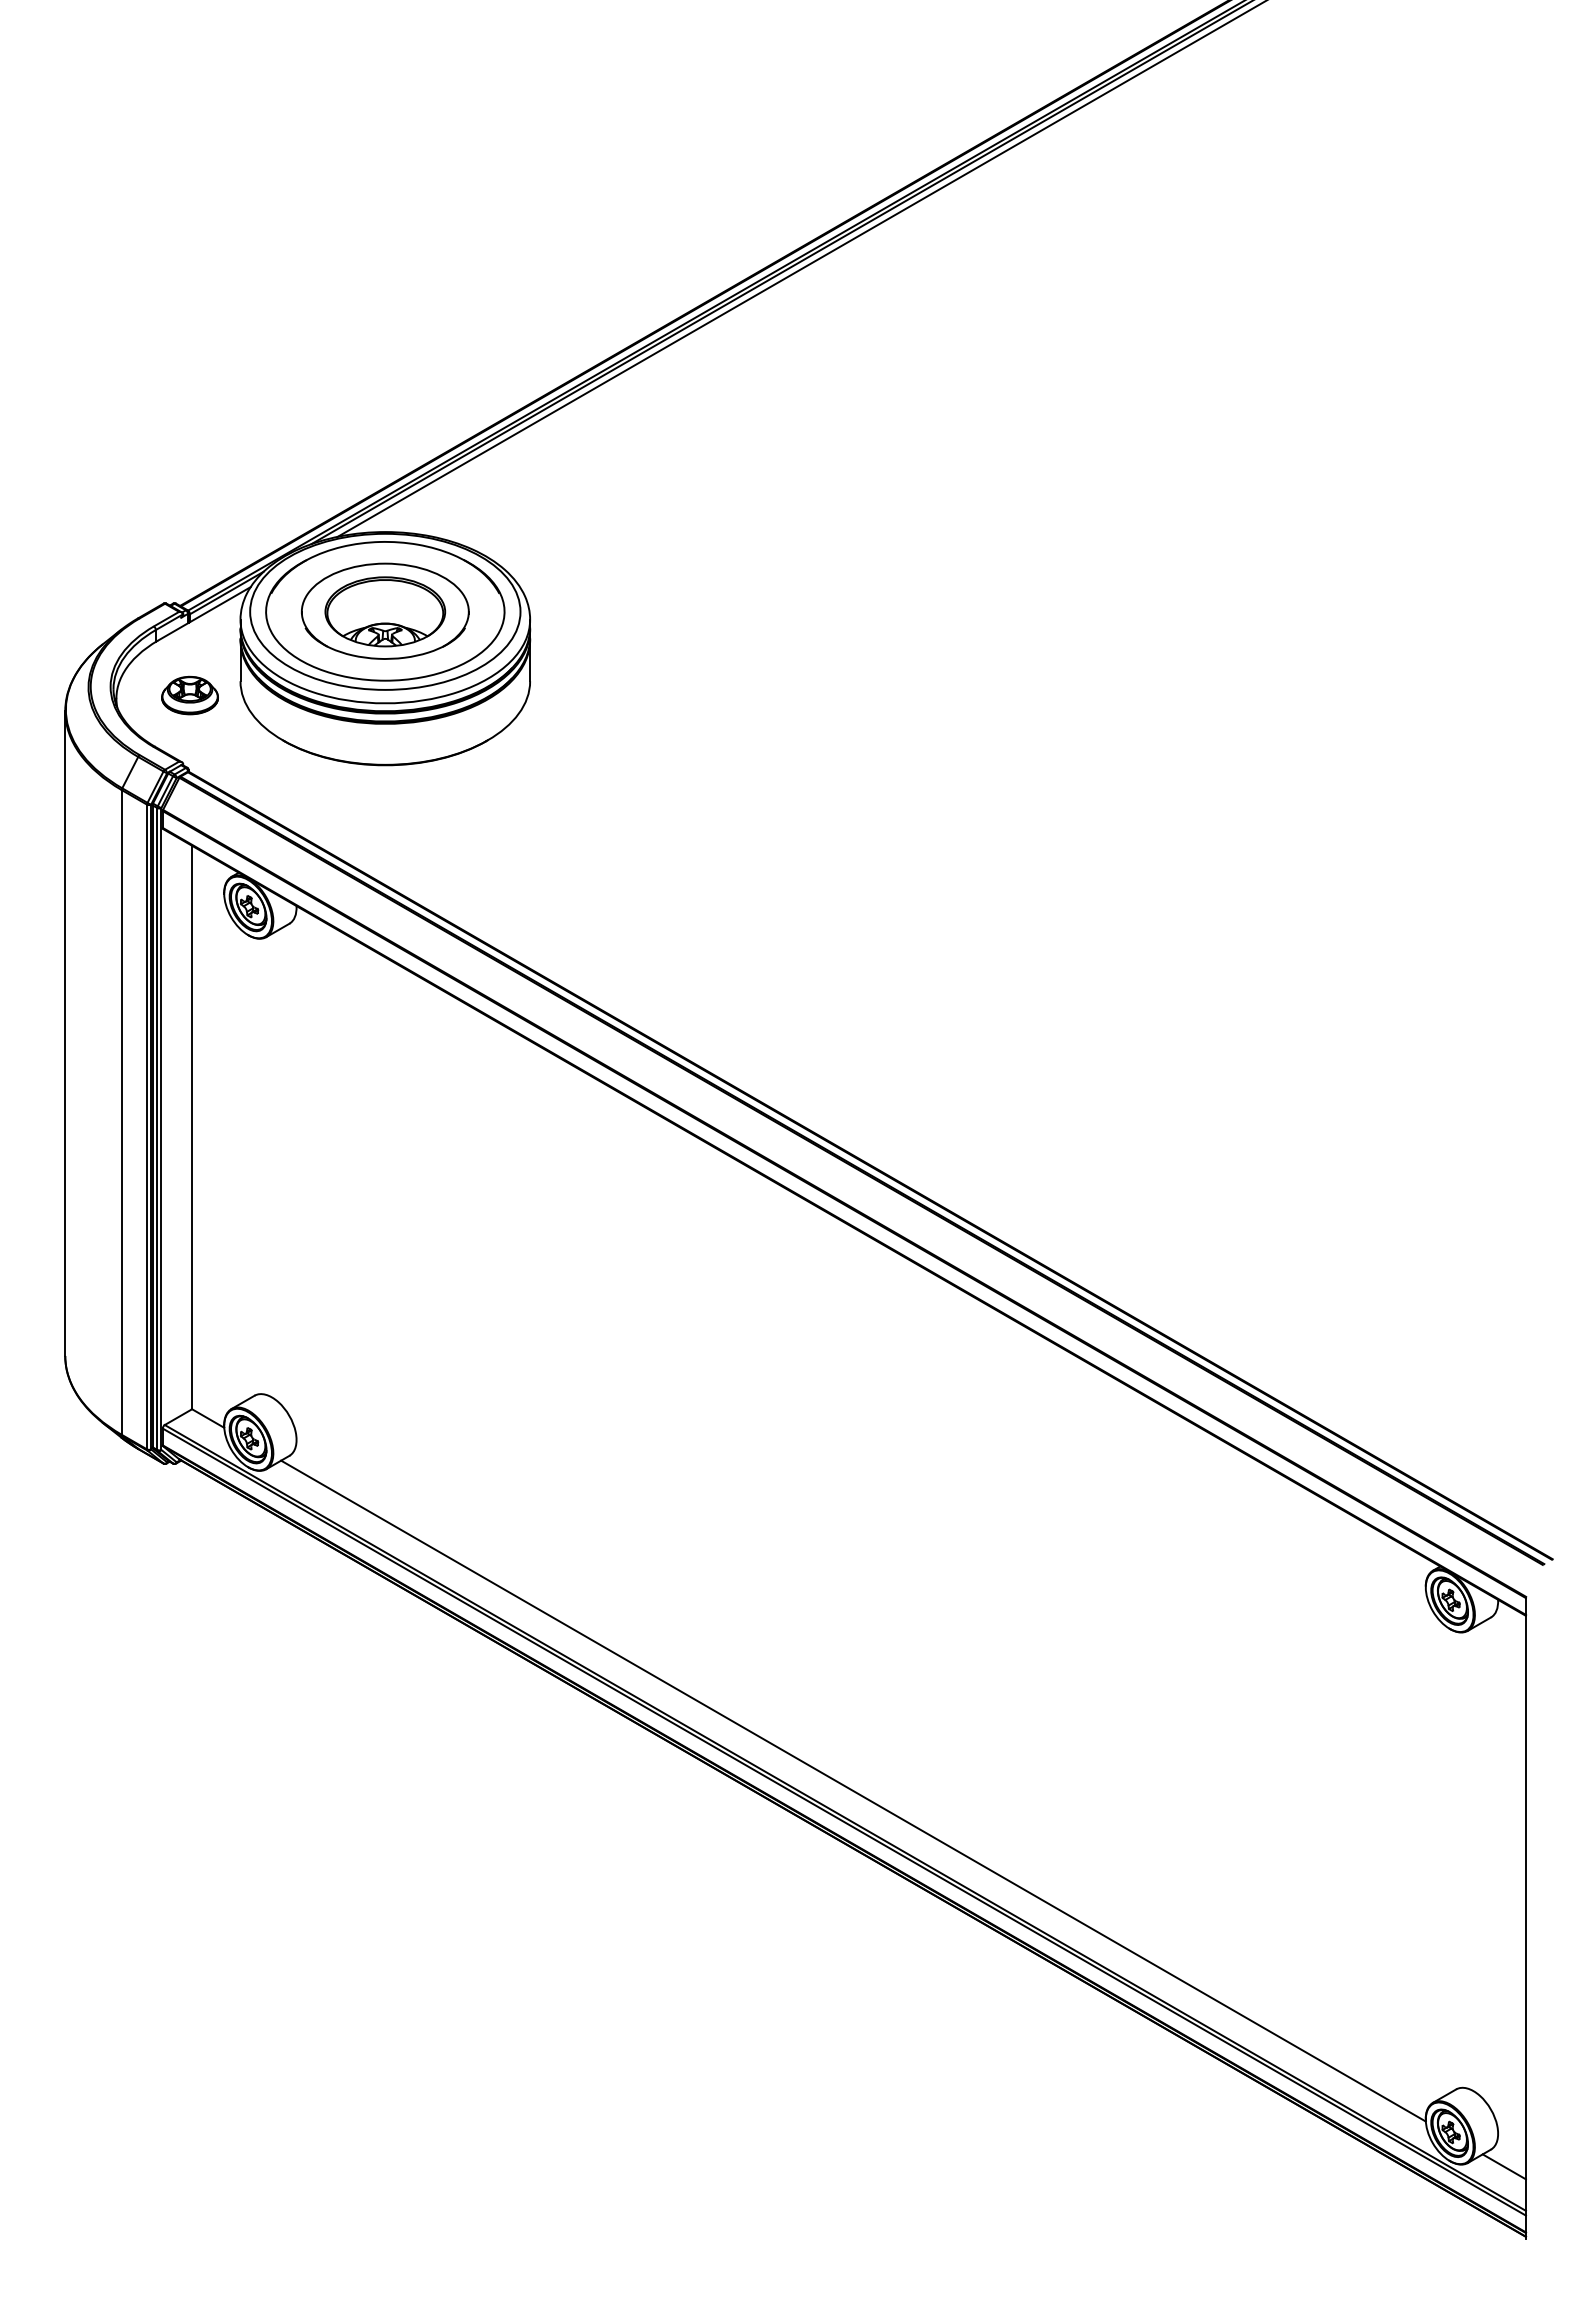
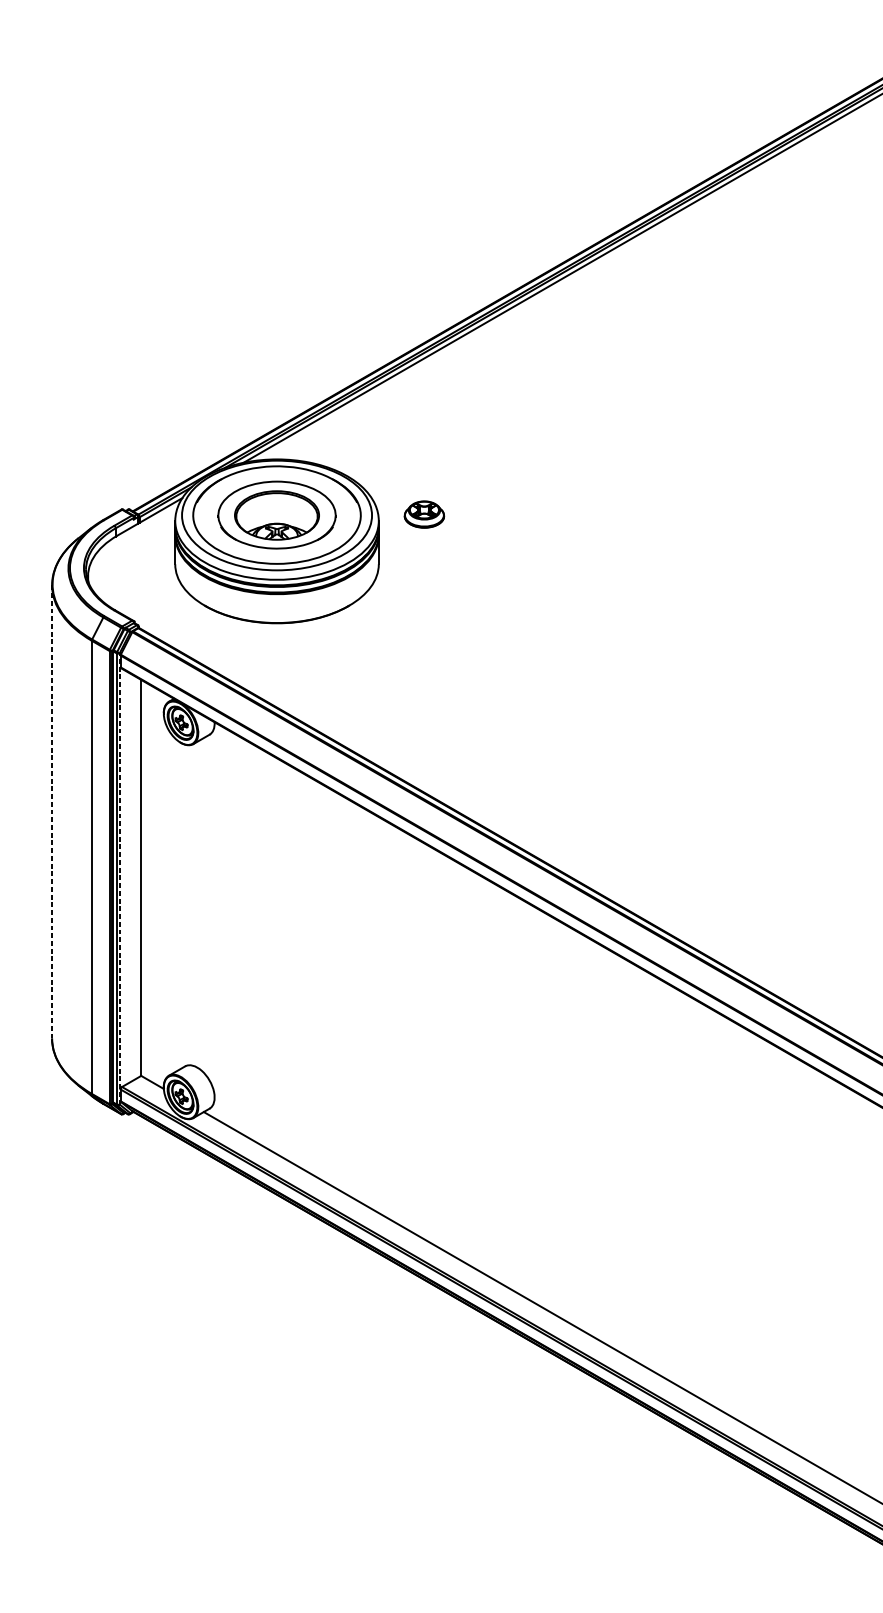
part: (189, 695) -> (424, 514), moved
line: (65, 1034) -> (52, 812), solid -> dashed
line: (161, 1129) -> (119, 879), solid -> dashed

